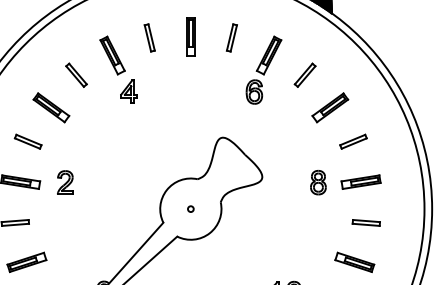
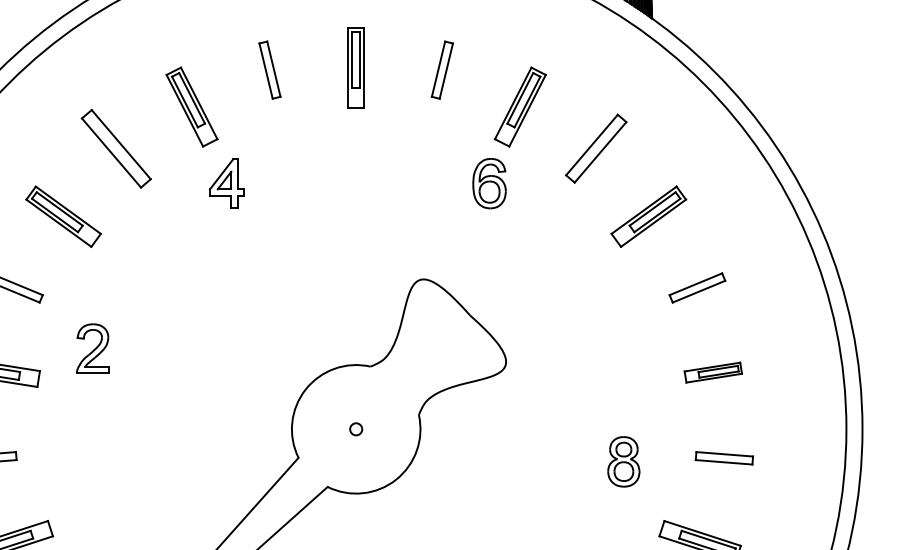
part: (76, 74) -> (116, 146), size x1.6
part: (304, 74) -> (594, 146), size x1.4
part: (360, 181) -> (712, 371), size x0.7
part: (65, 182) -> (93, 348), moved
part: (318, 182) -> (624, 461), moved

